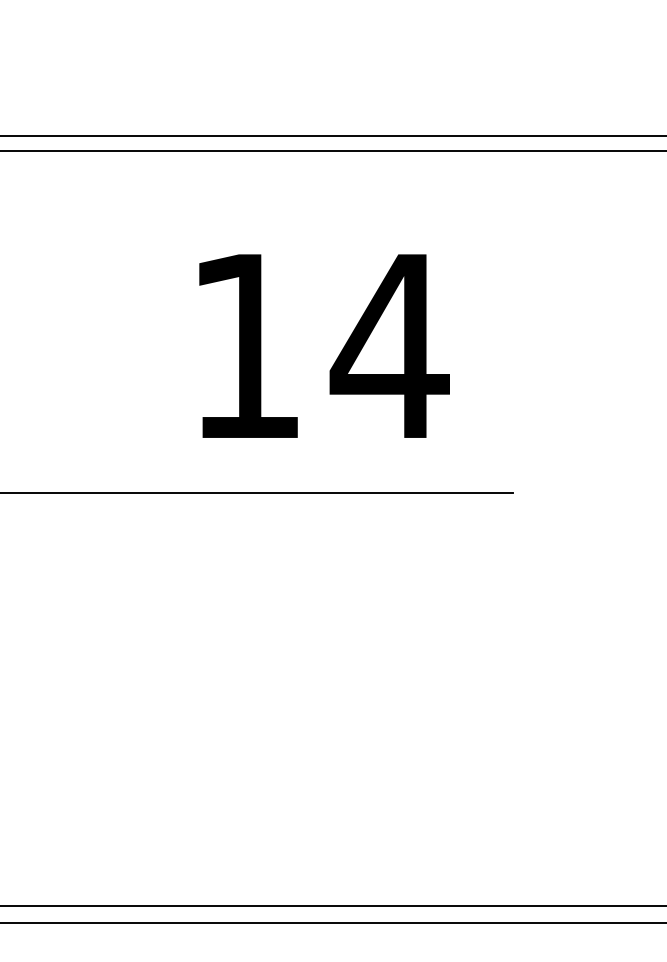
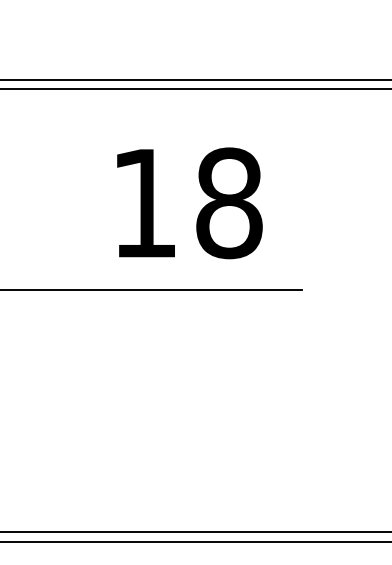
text: (388, 346) -> (228, 203), 14 -> 18

